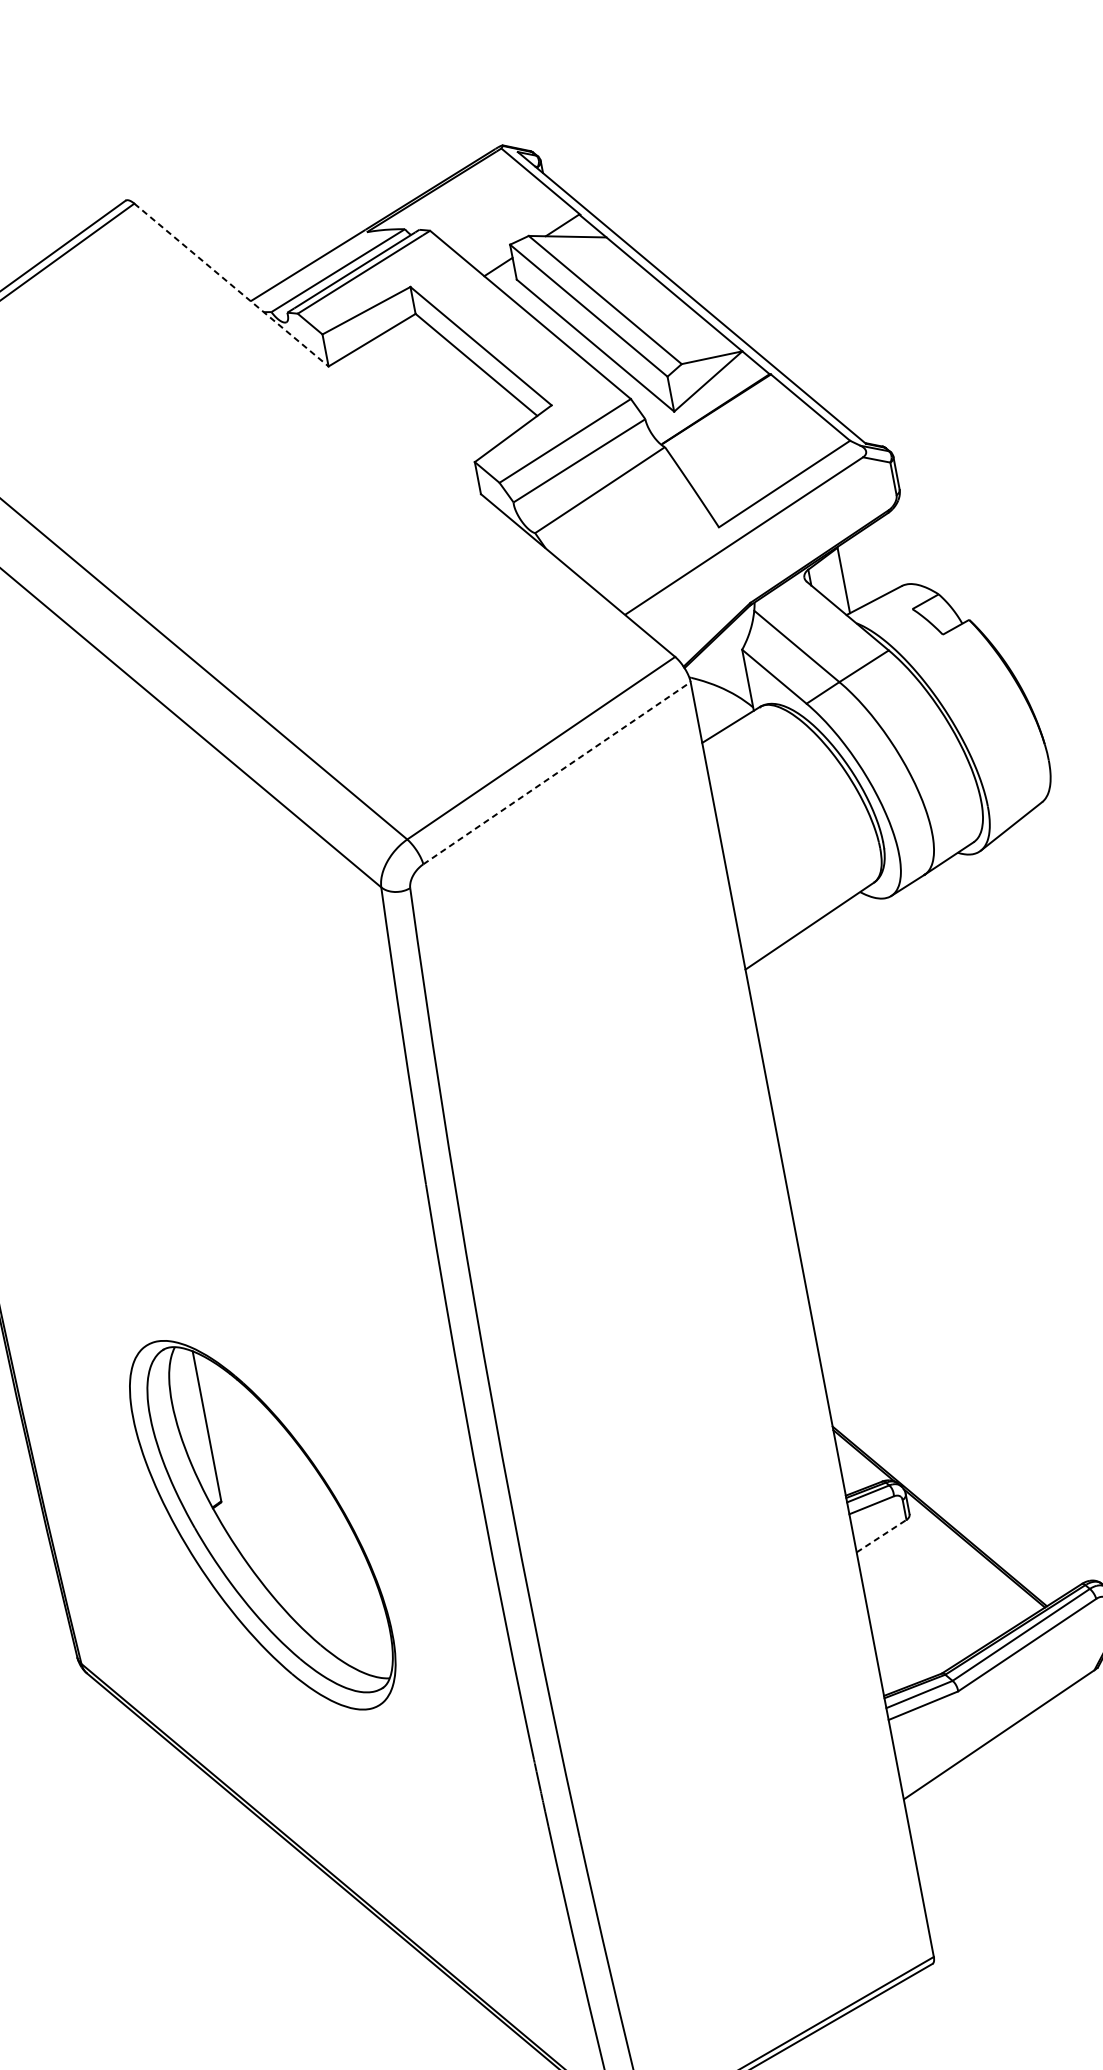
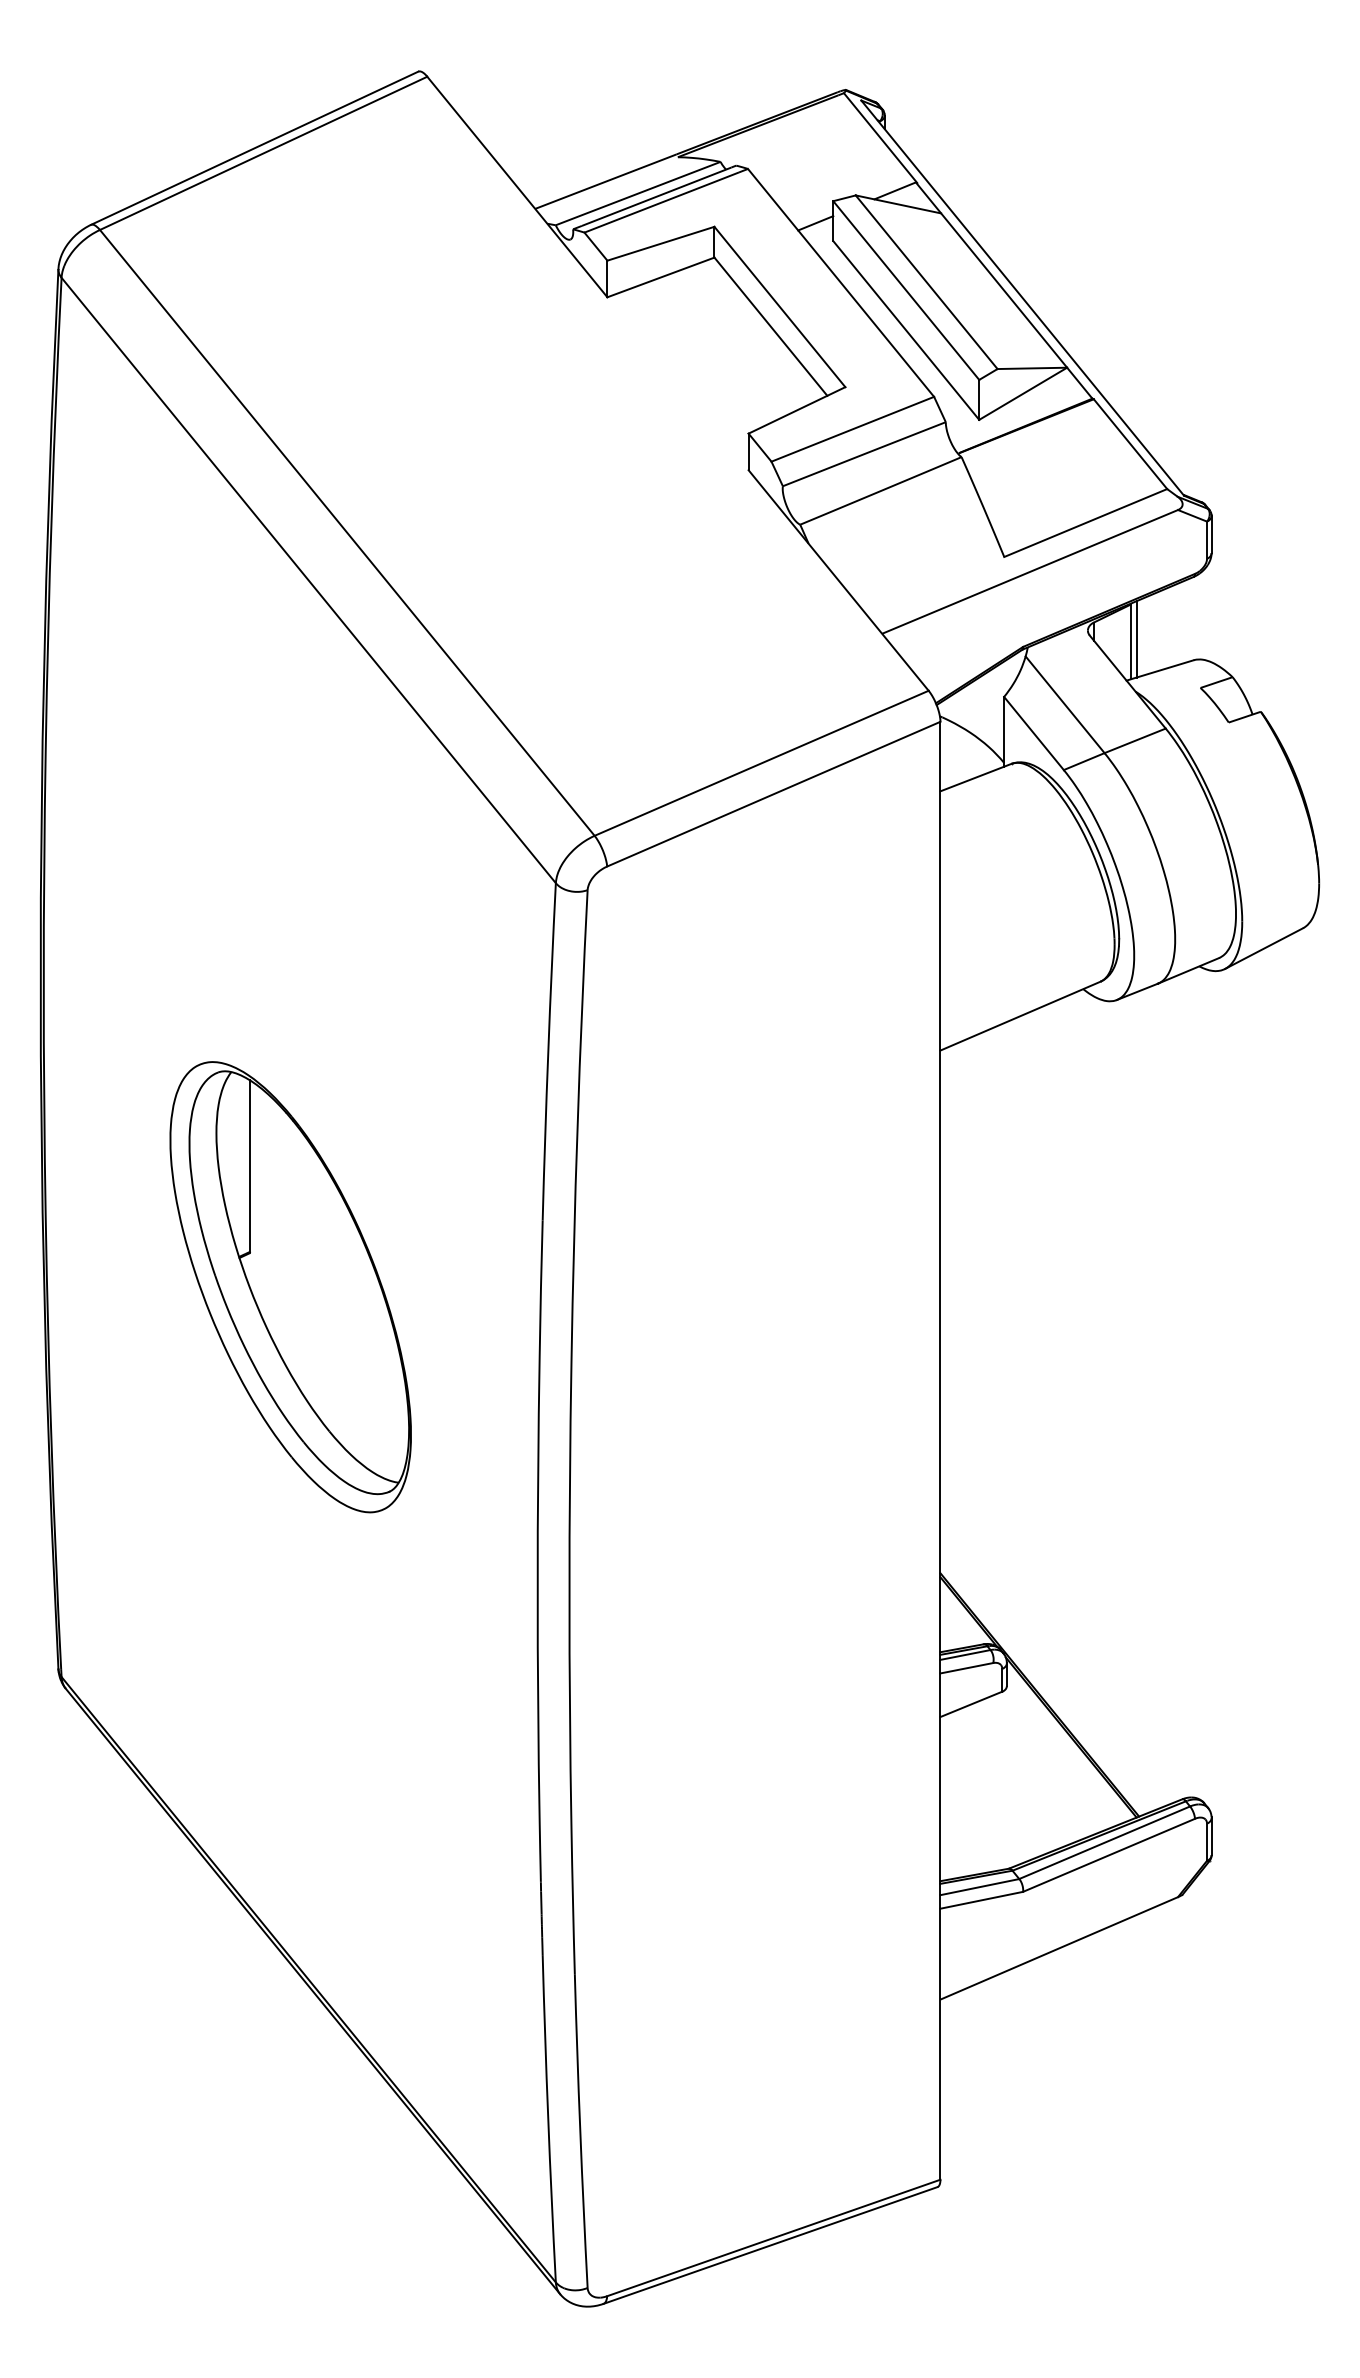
line: (231, 285) -> (517, 187), dashed -> solid
line: (848, 577) -> (1136, 639), added
line: (556, 773) -> (773, 794), dashed -> solid
part: (262, 1525) -> (290, 1287), moved
line: (881, 1536) -> (971, 1704), dashed -> solid

